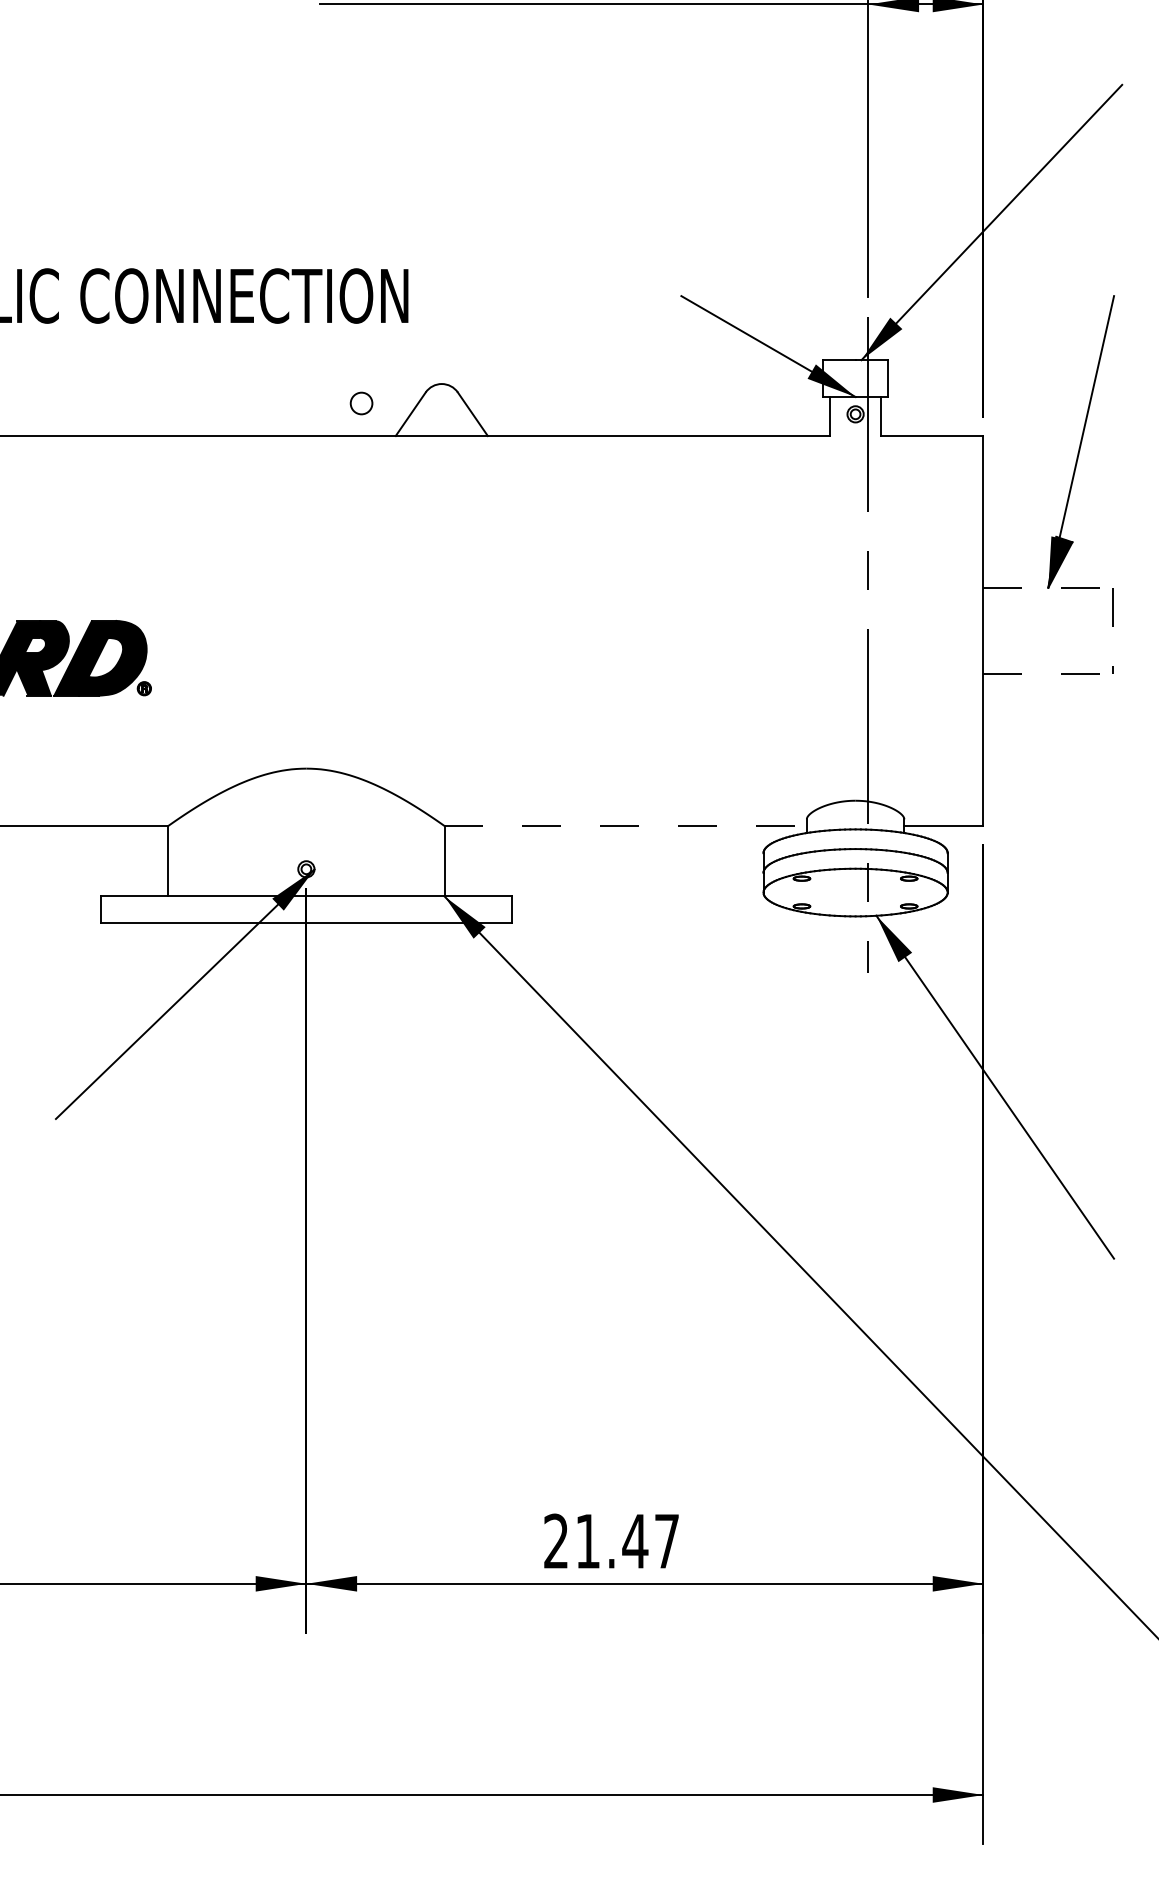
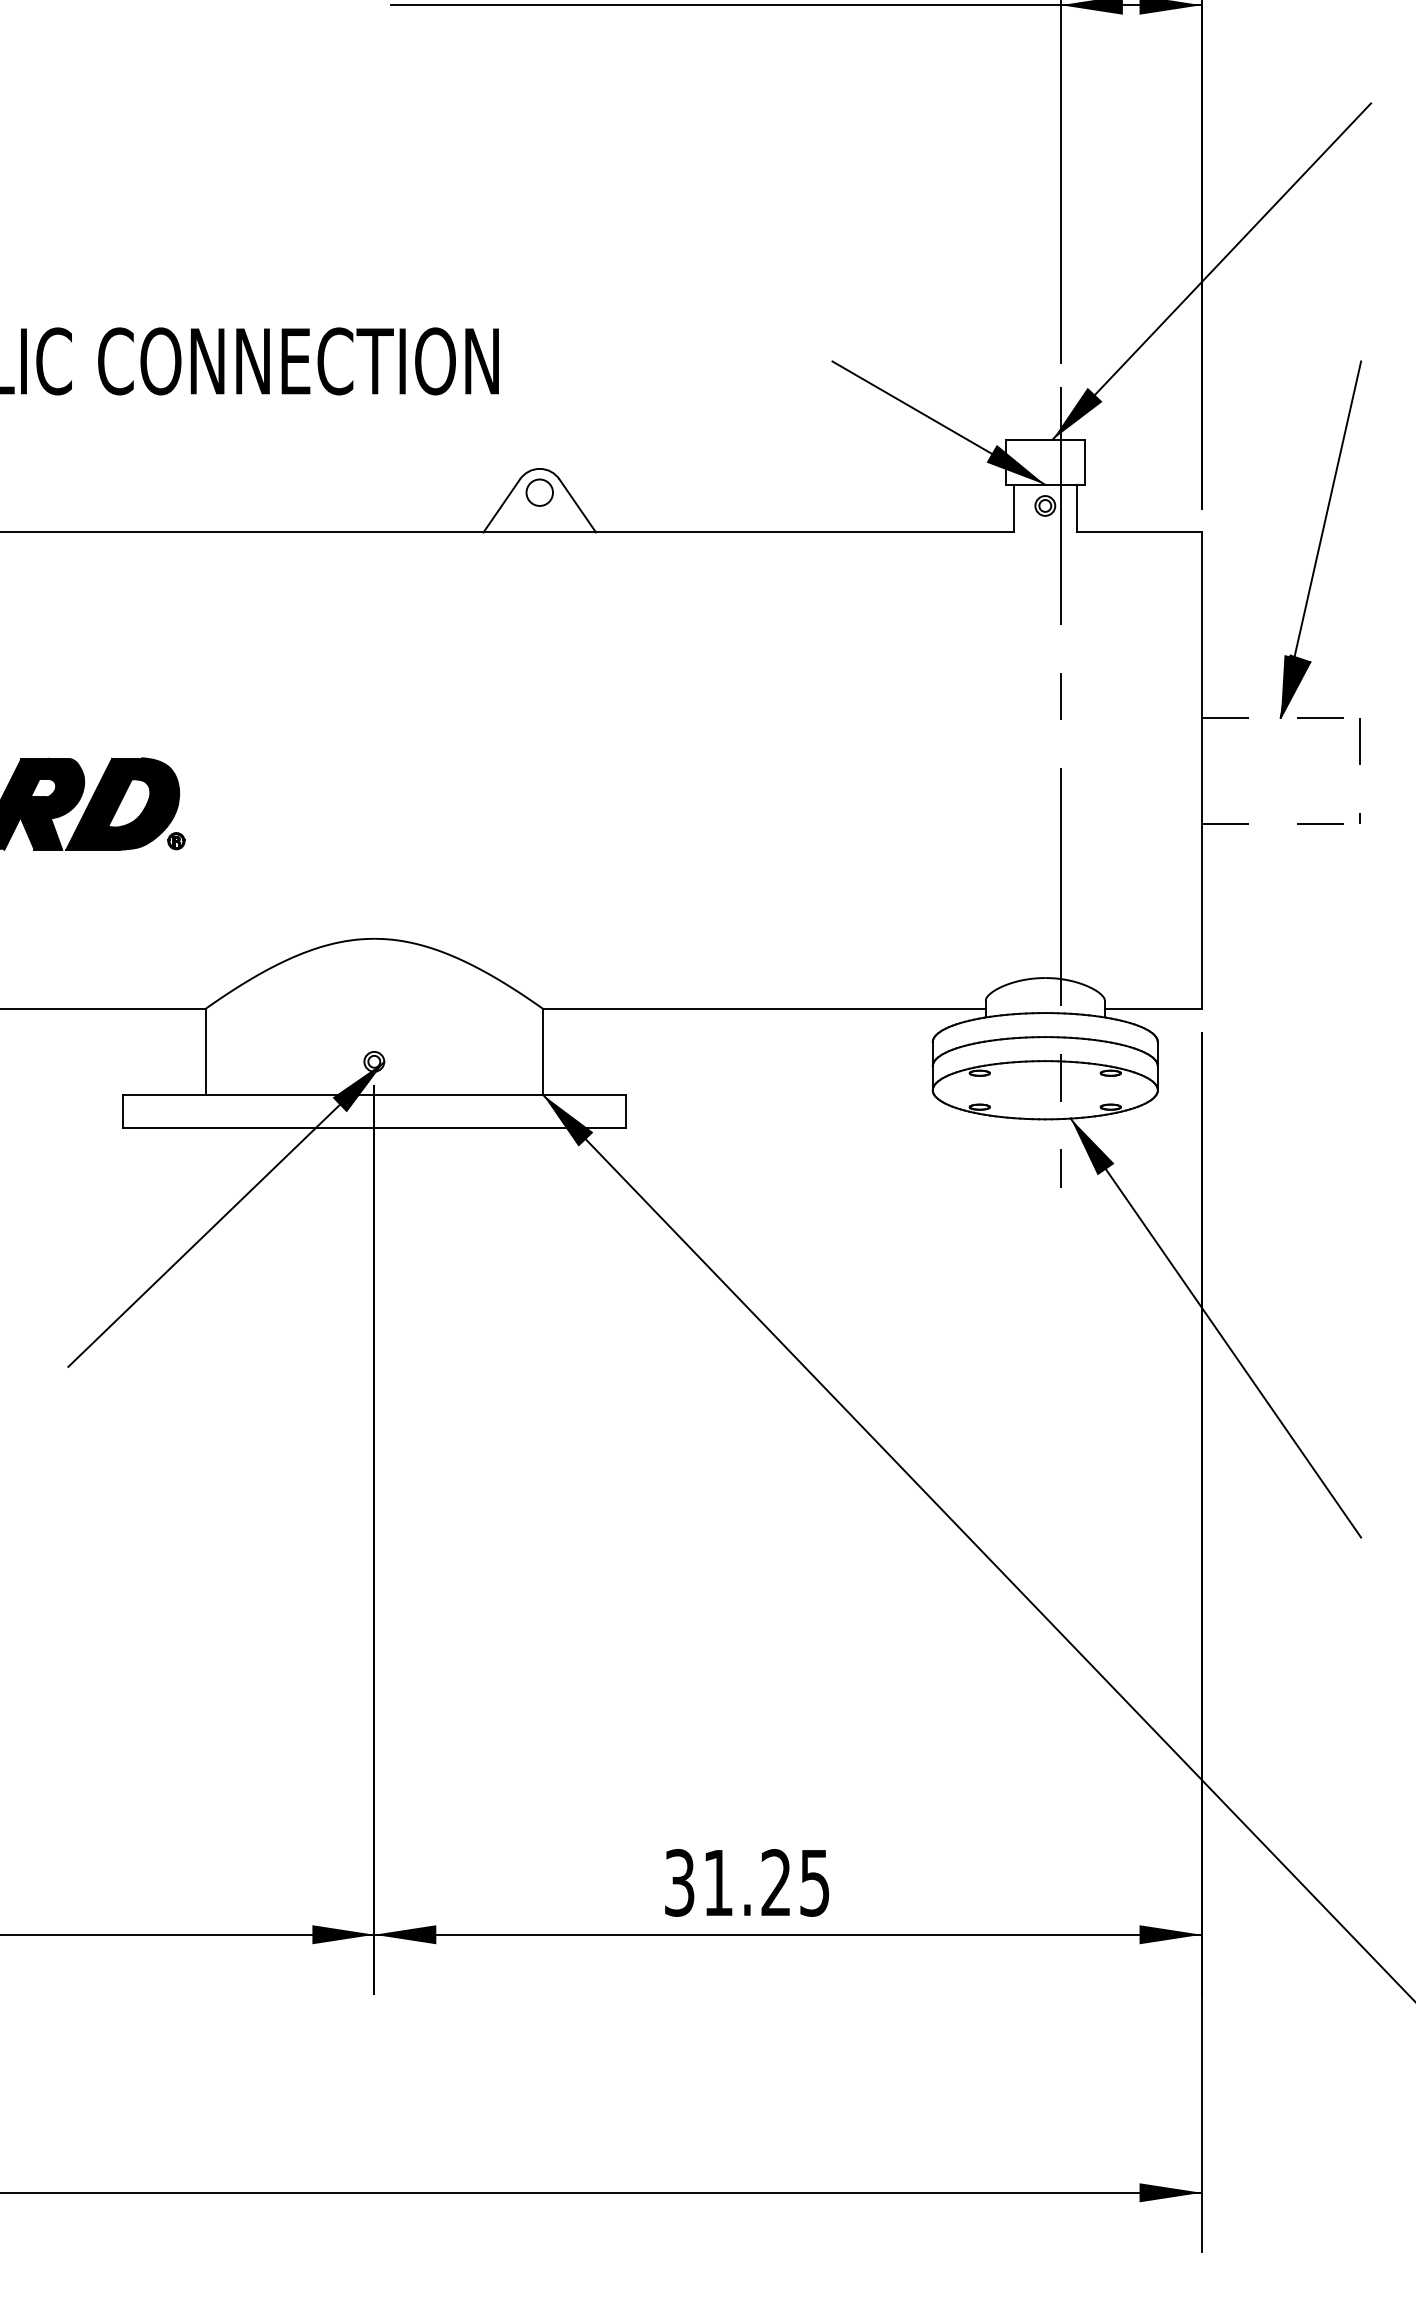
circle: (361, 403) -> (539, 492), moved
line: (625, 825) -> (764, 1008), dashed -> solid
text: (611, 1541) -> (747, 1882), 21.47 -> 31.25

